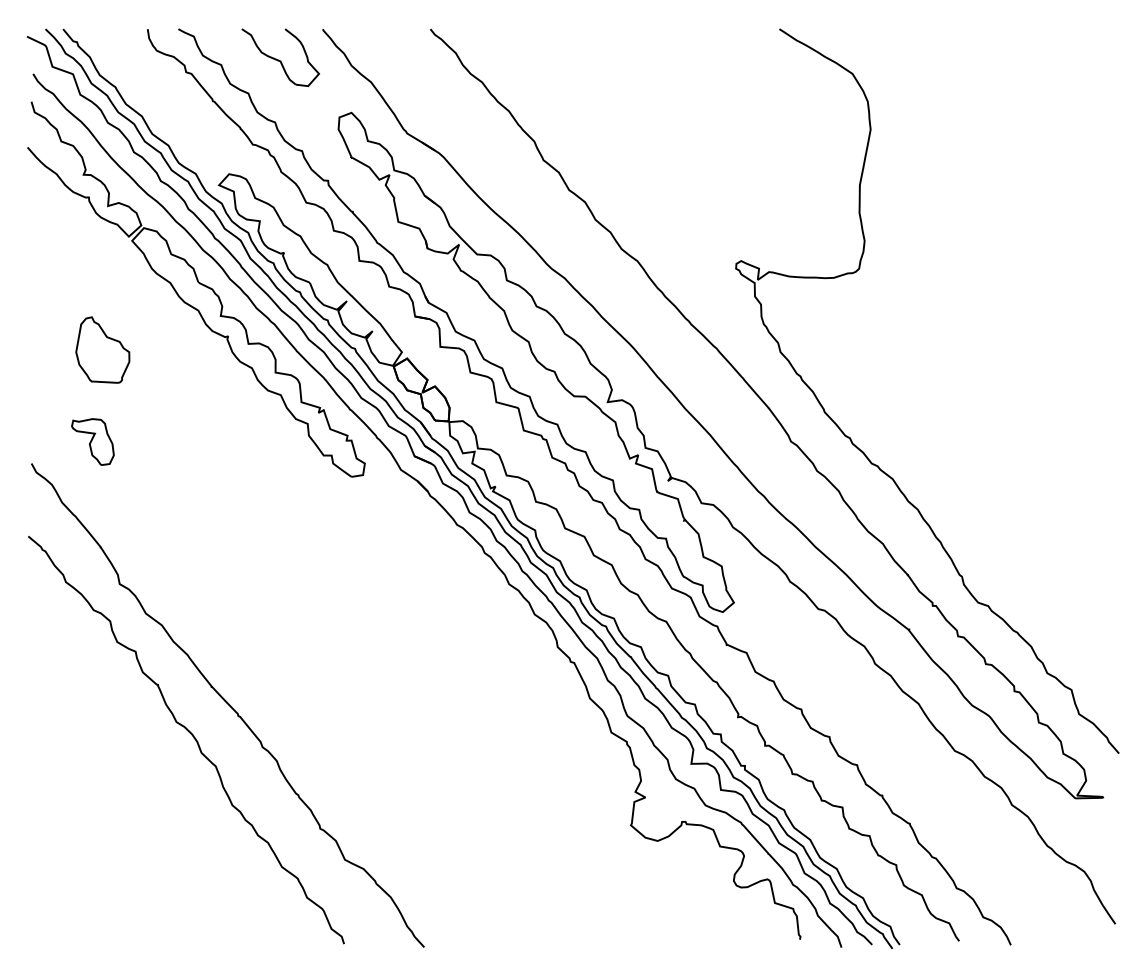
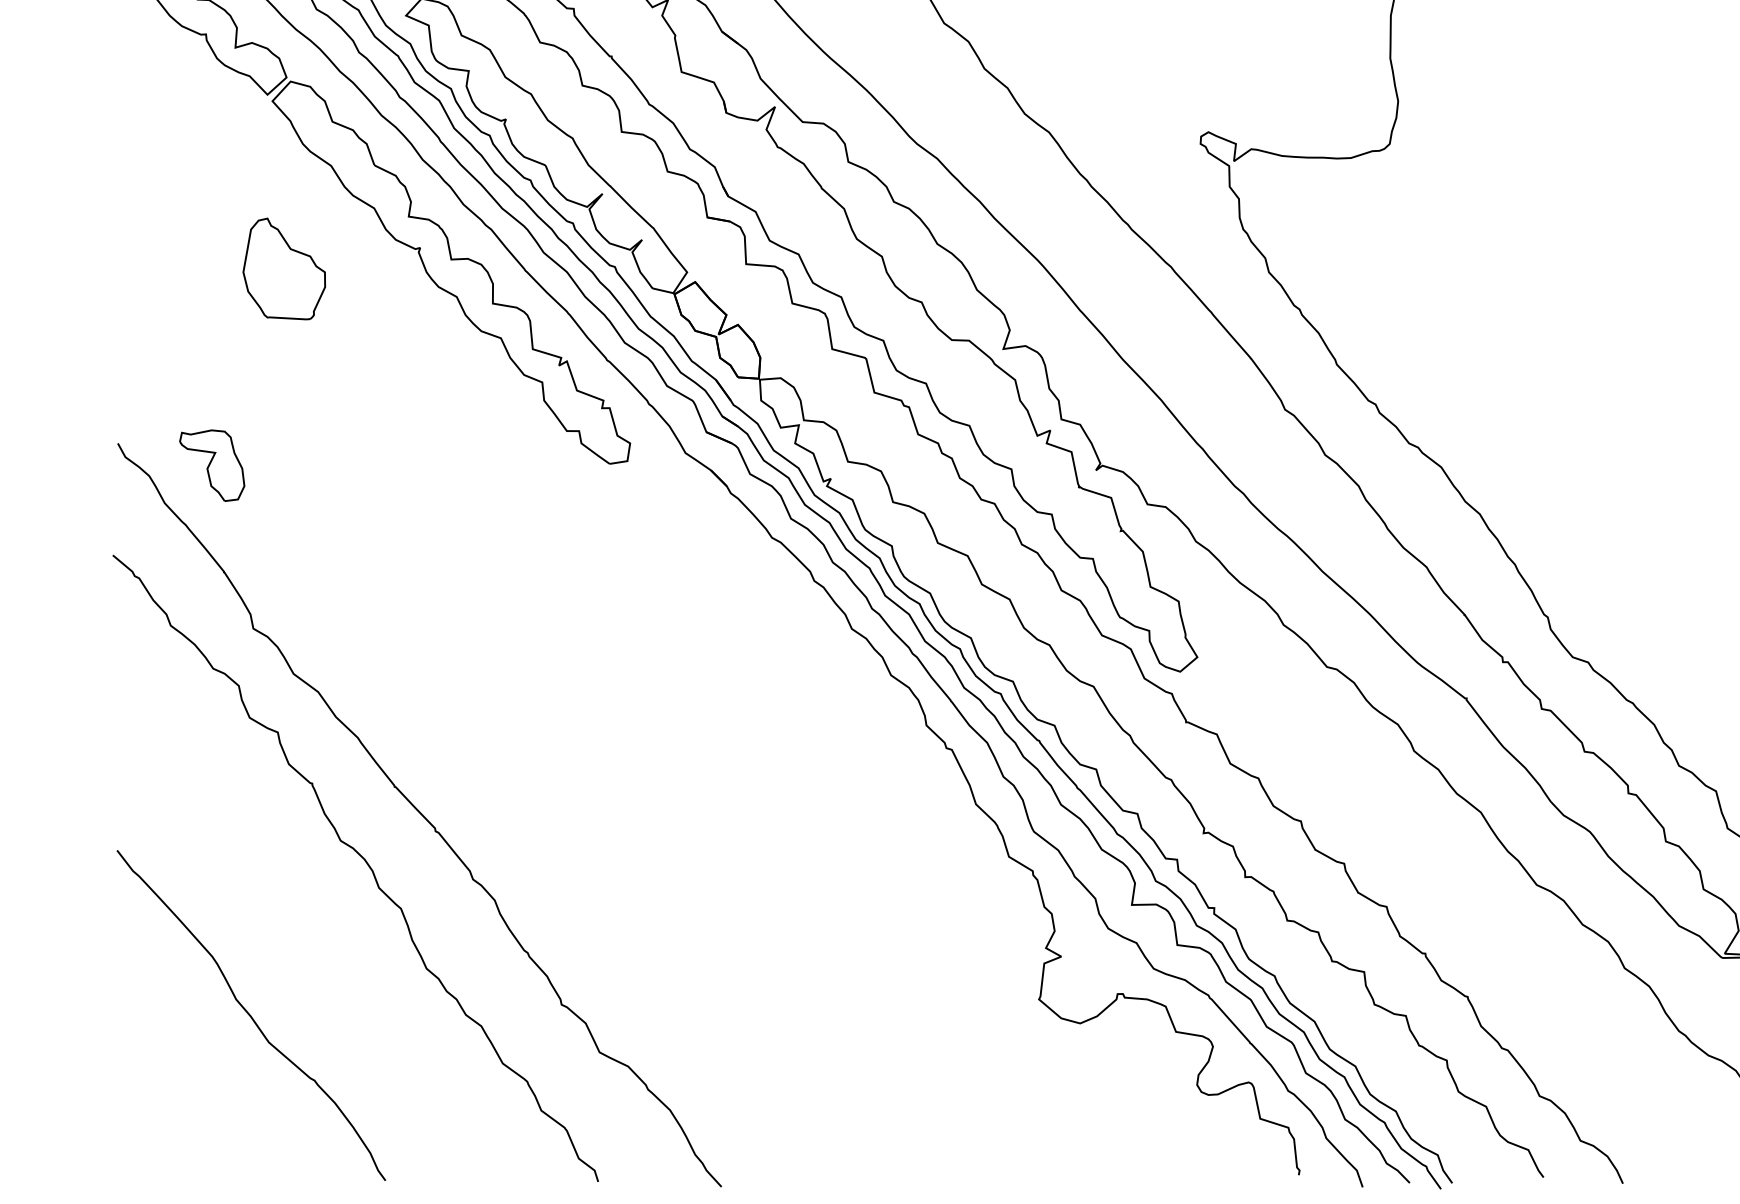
part: (102, 349) -> (283, 268), moved
part: (92, 441) -> (211, 464), moved
curve: (118, 835) -> (251, 1015), added

